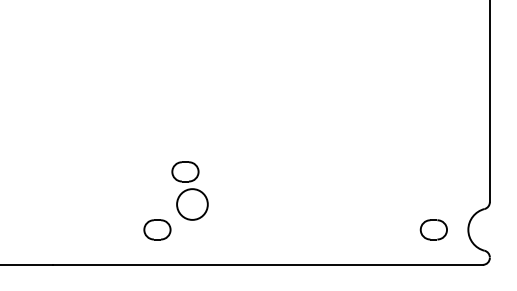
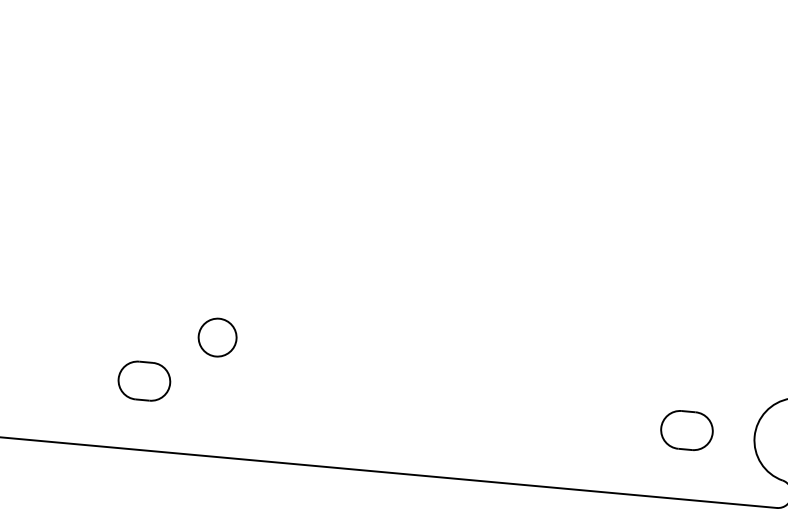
part: (185, 171) -> (209, 271), removed
circle: (192, 204) -> (217, 337), size x0.62

